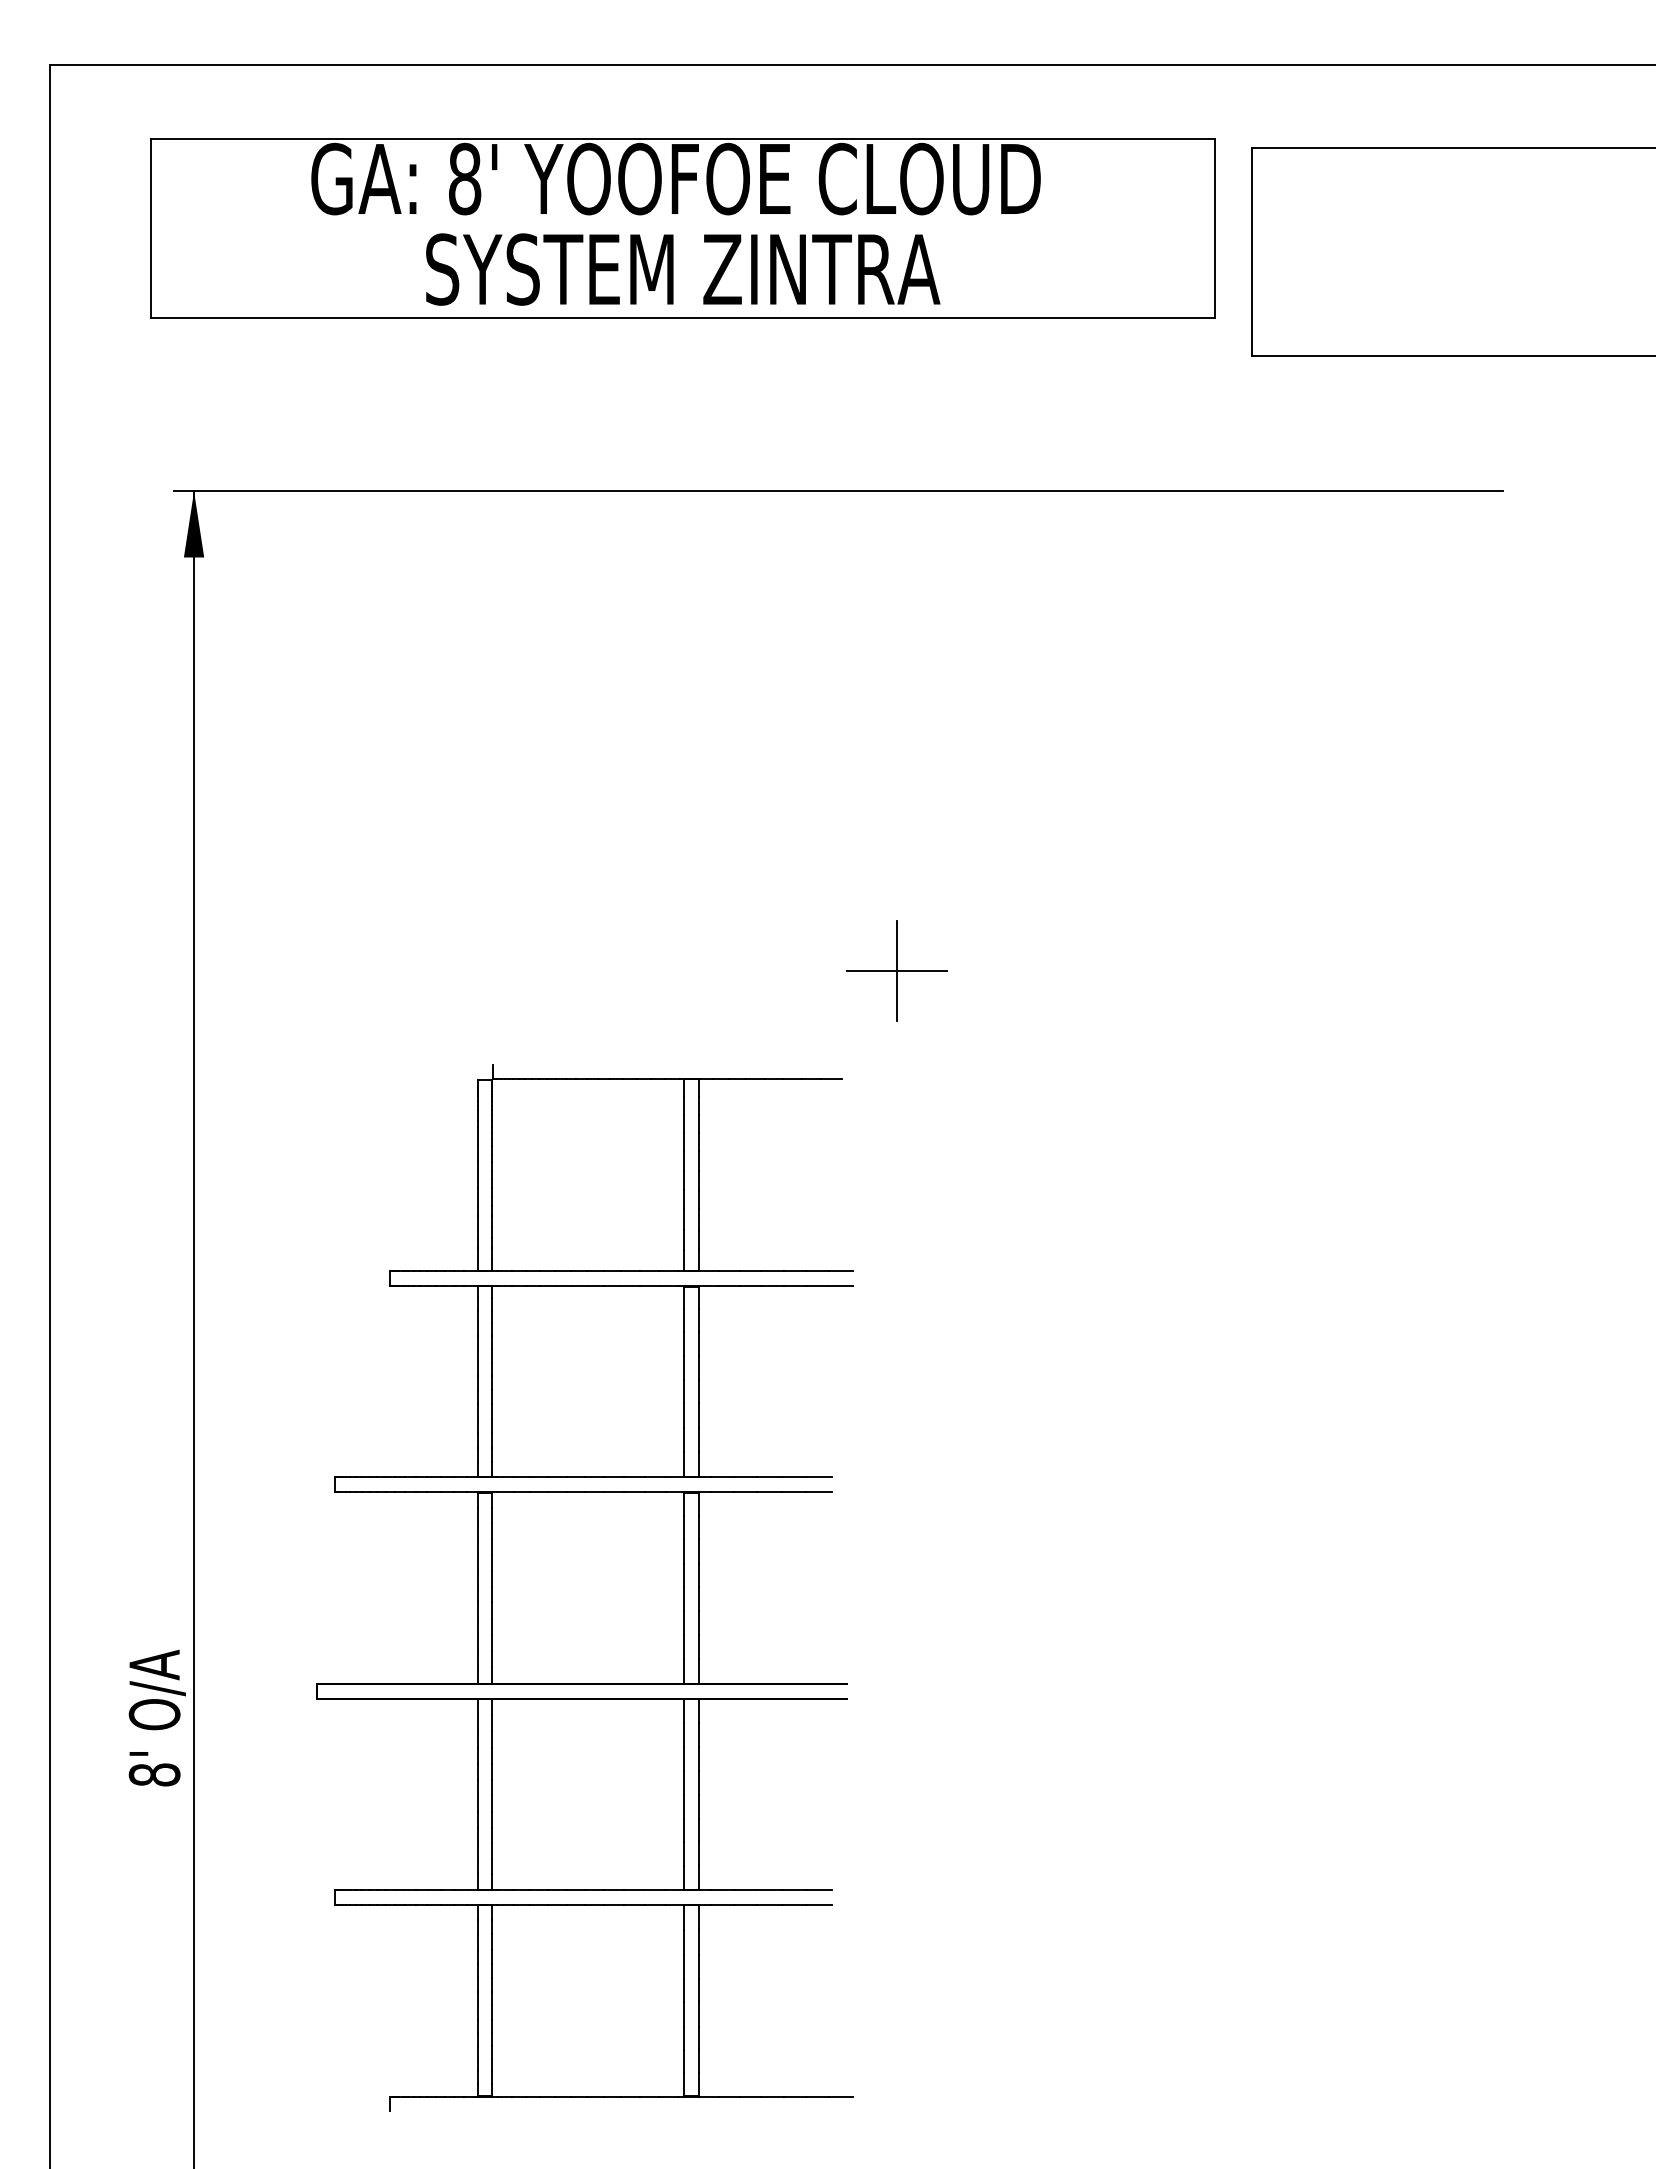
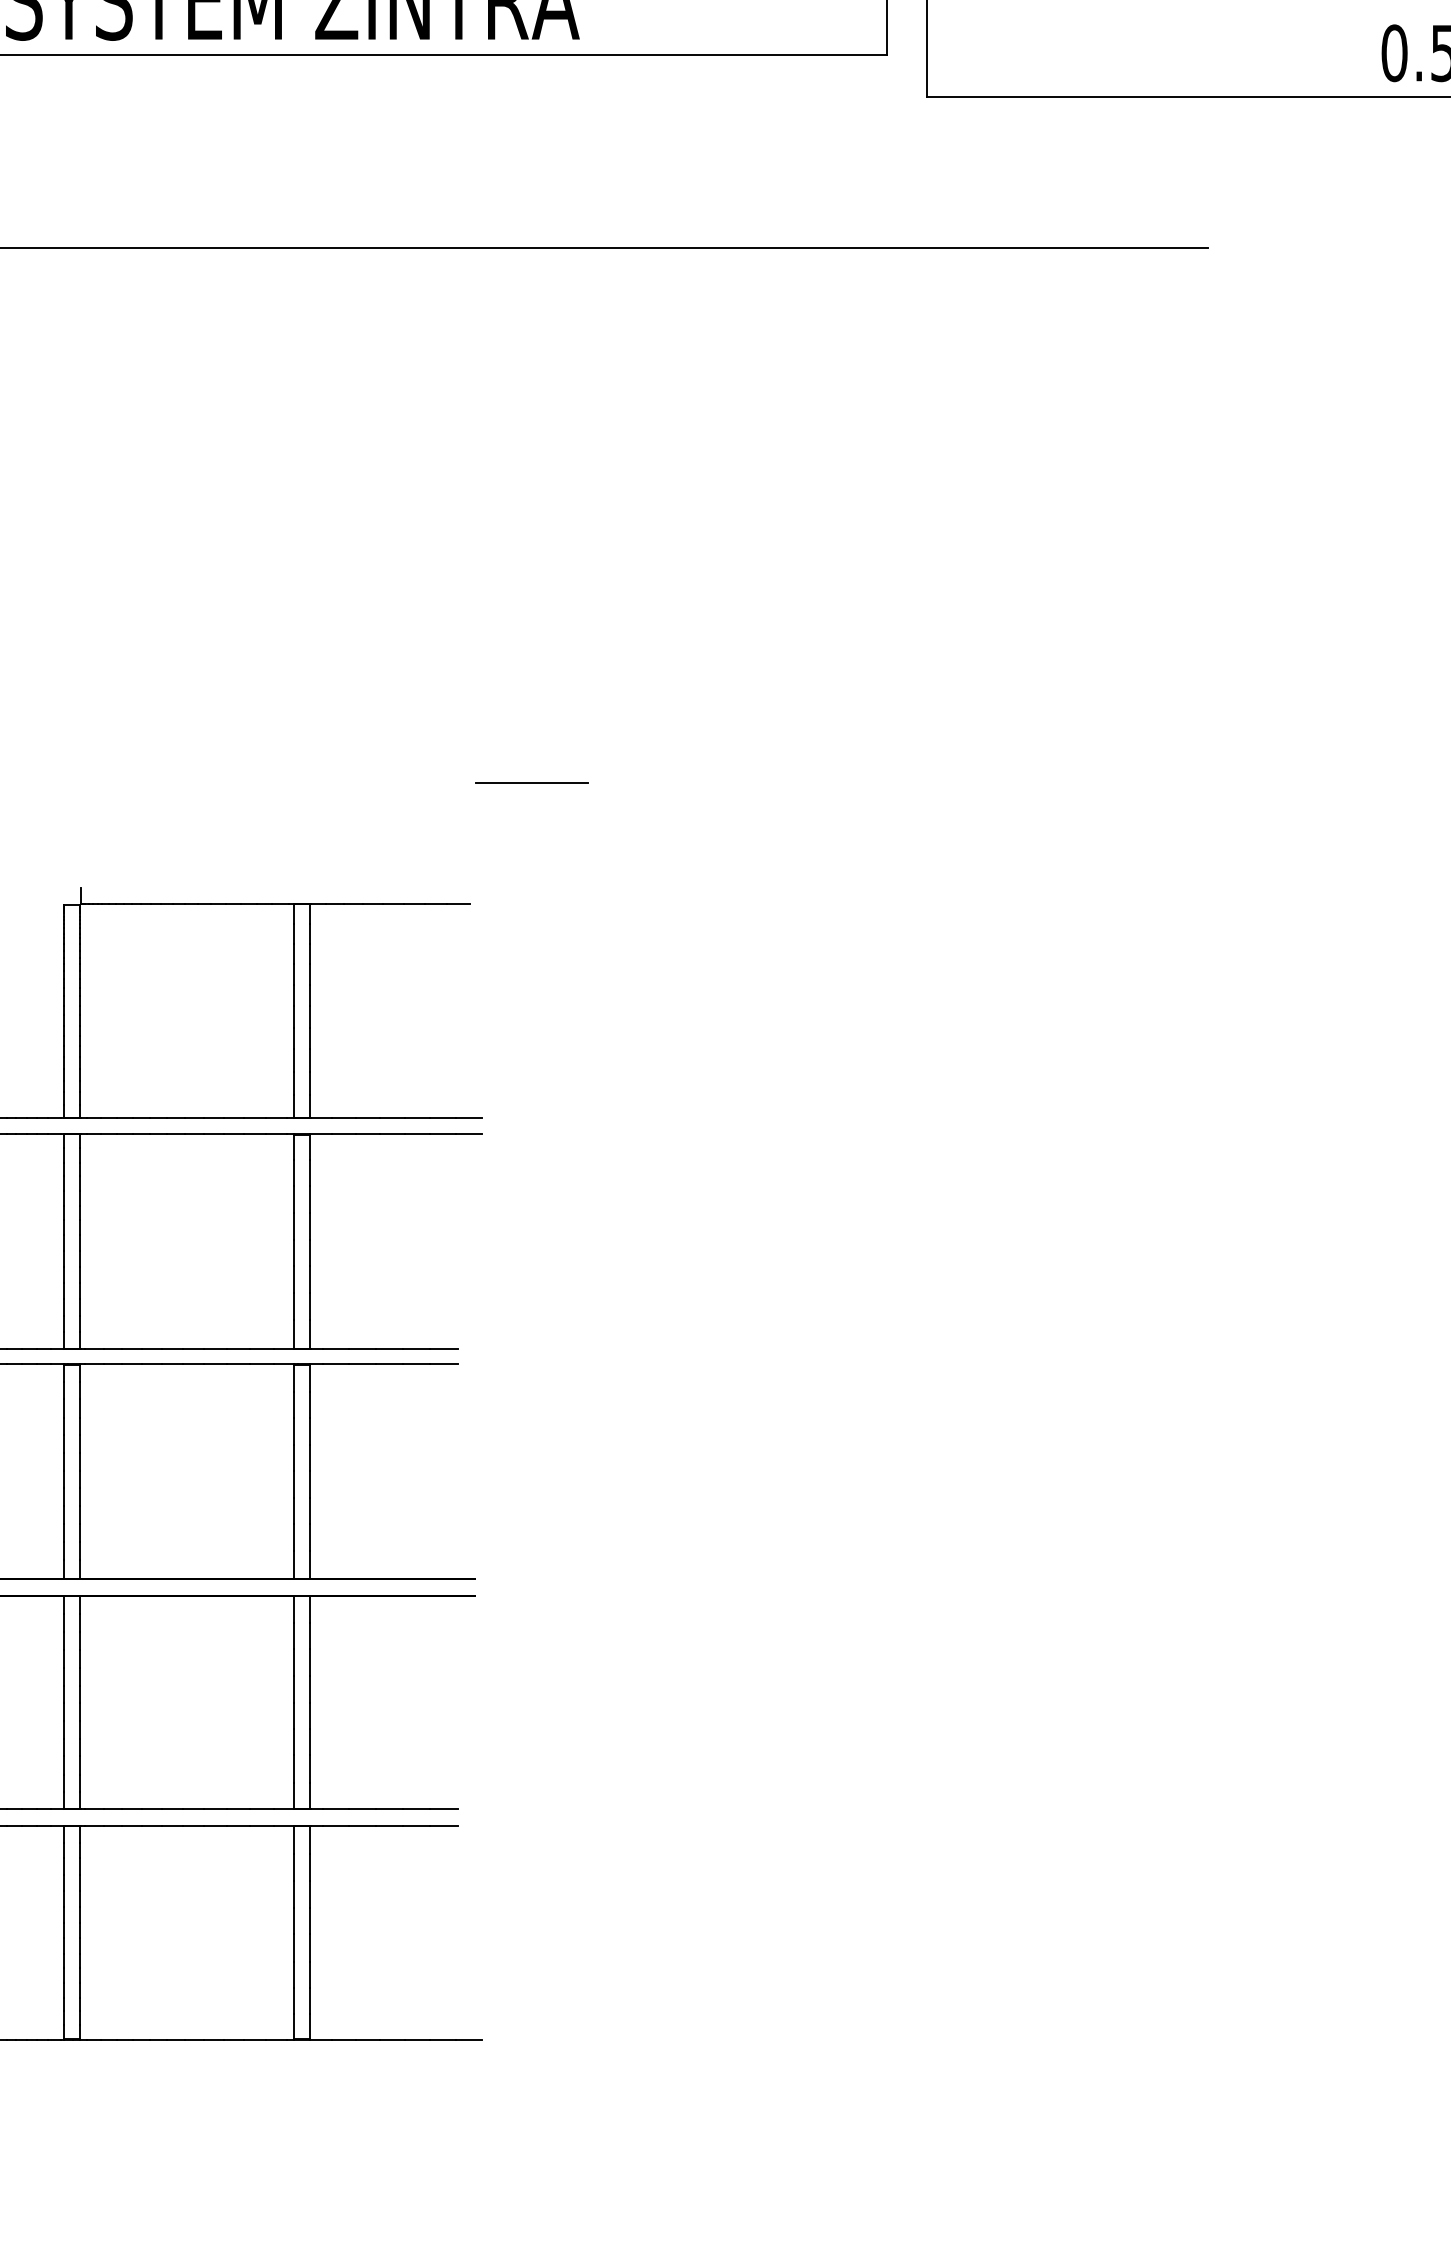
line: (897, 970) -> (531, 782), removed

